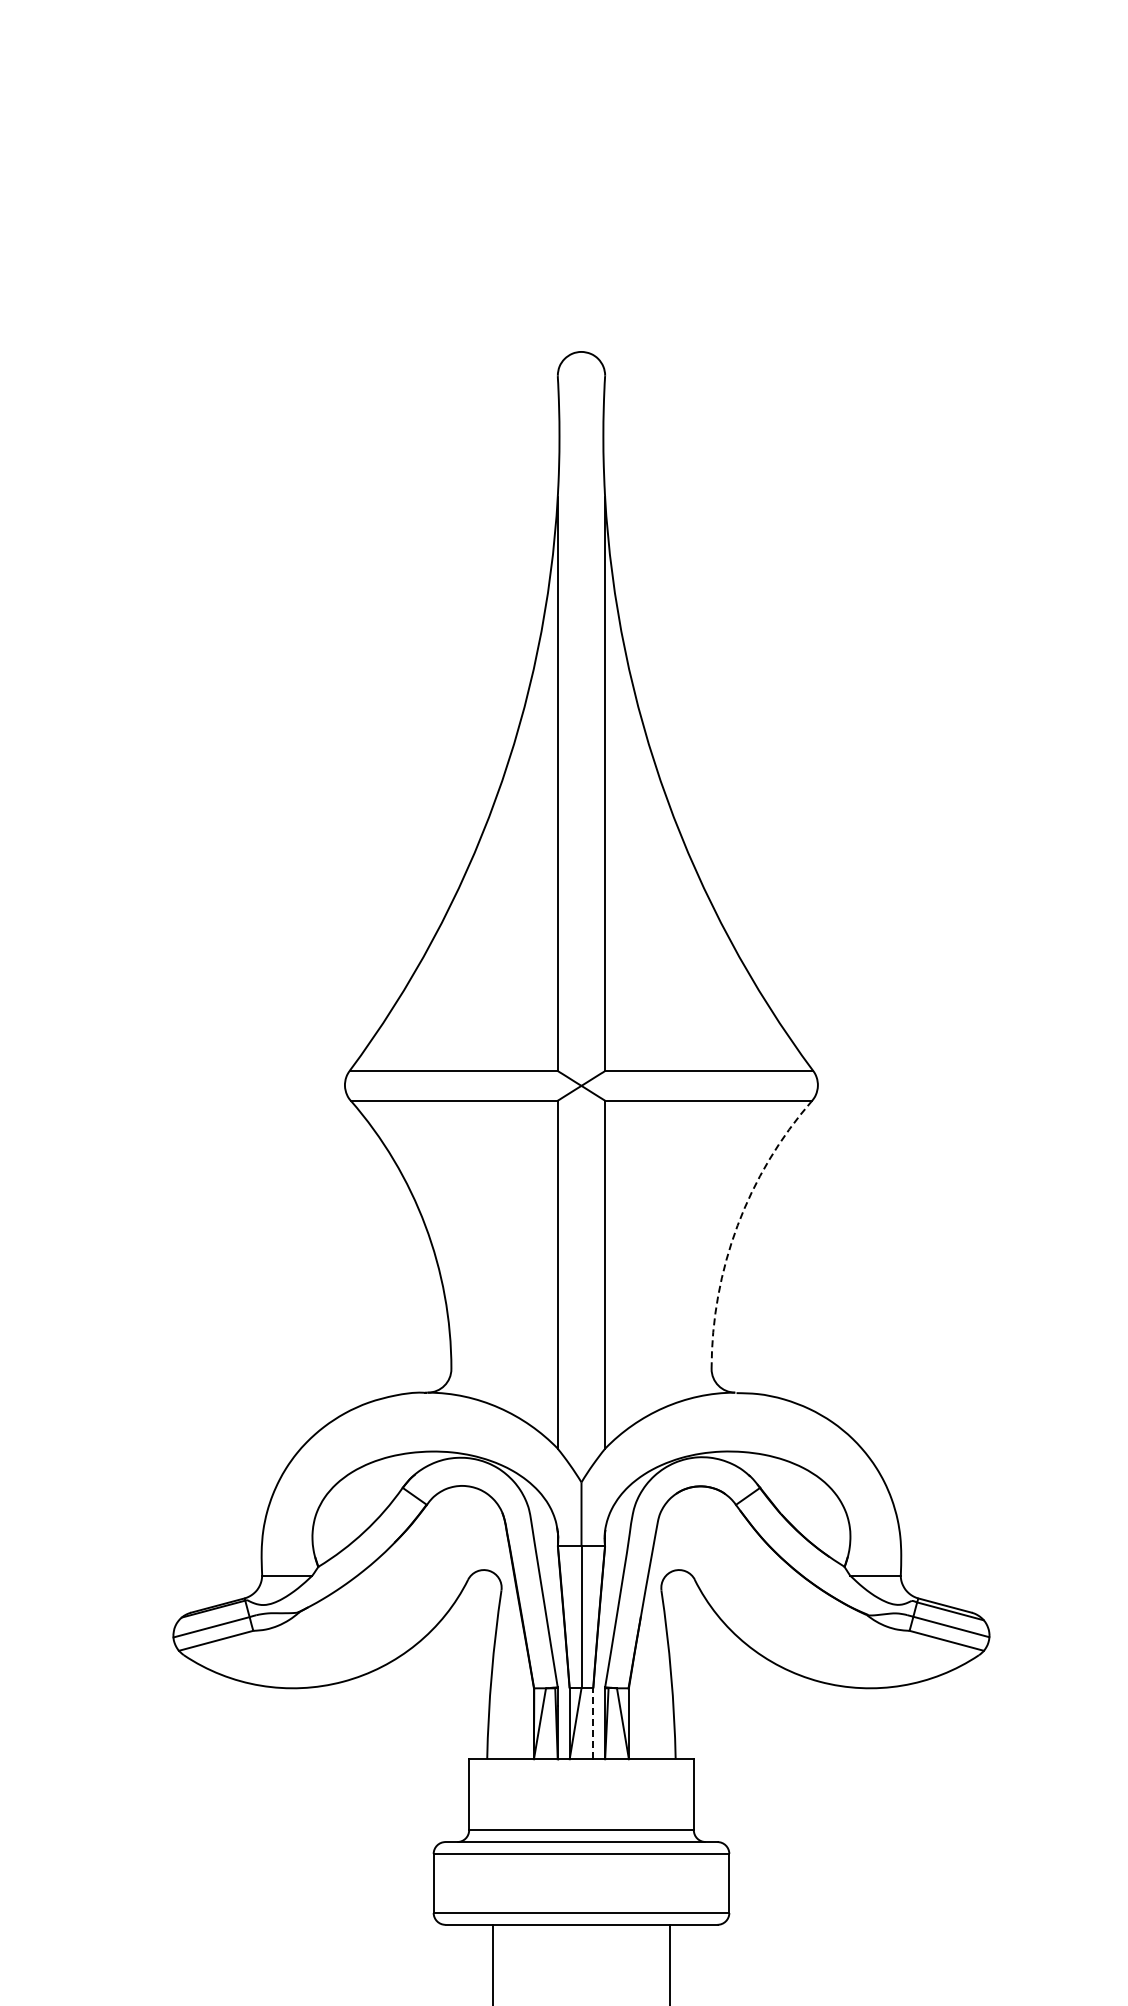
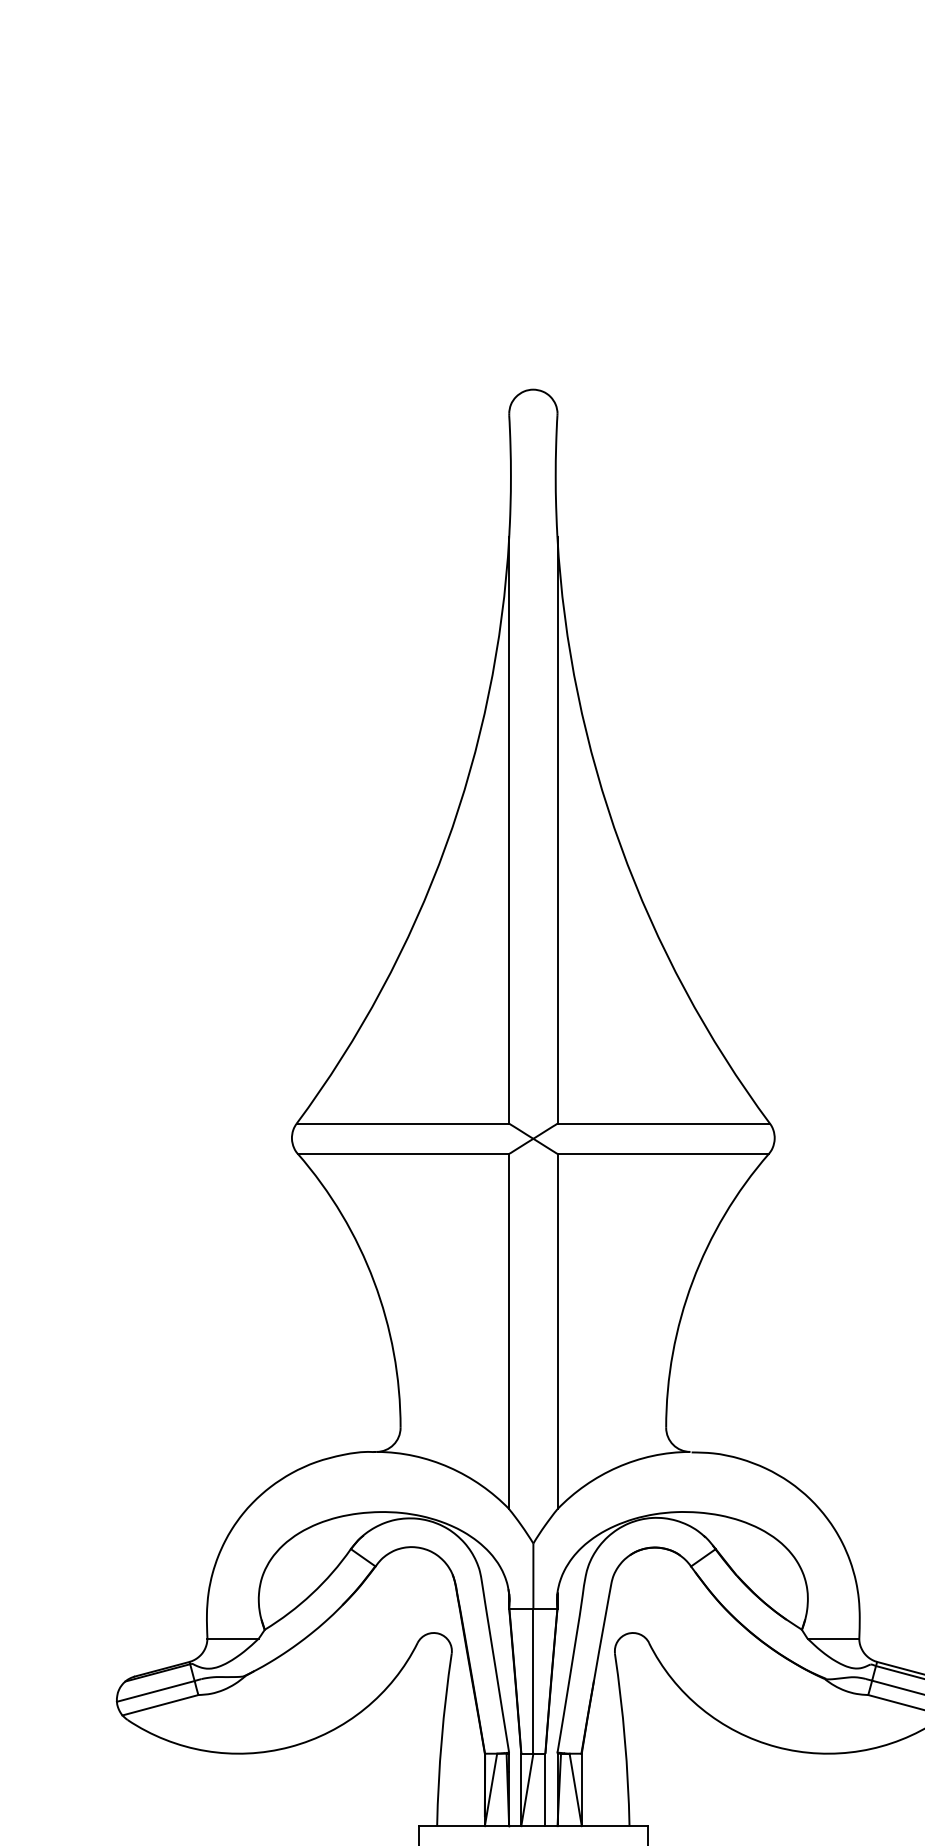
arc: (737, 1225) -> (692, 1281), dashed -> solid
line: (593, 1723) -> (545, 1789), dashed -> solid

